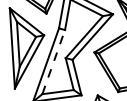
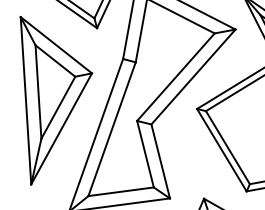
line: (53, 61) -> (111, 127), dashed -> solid

